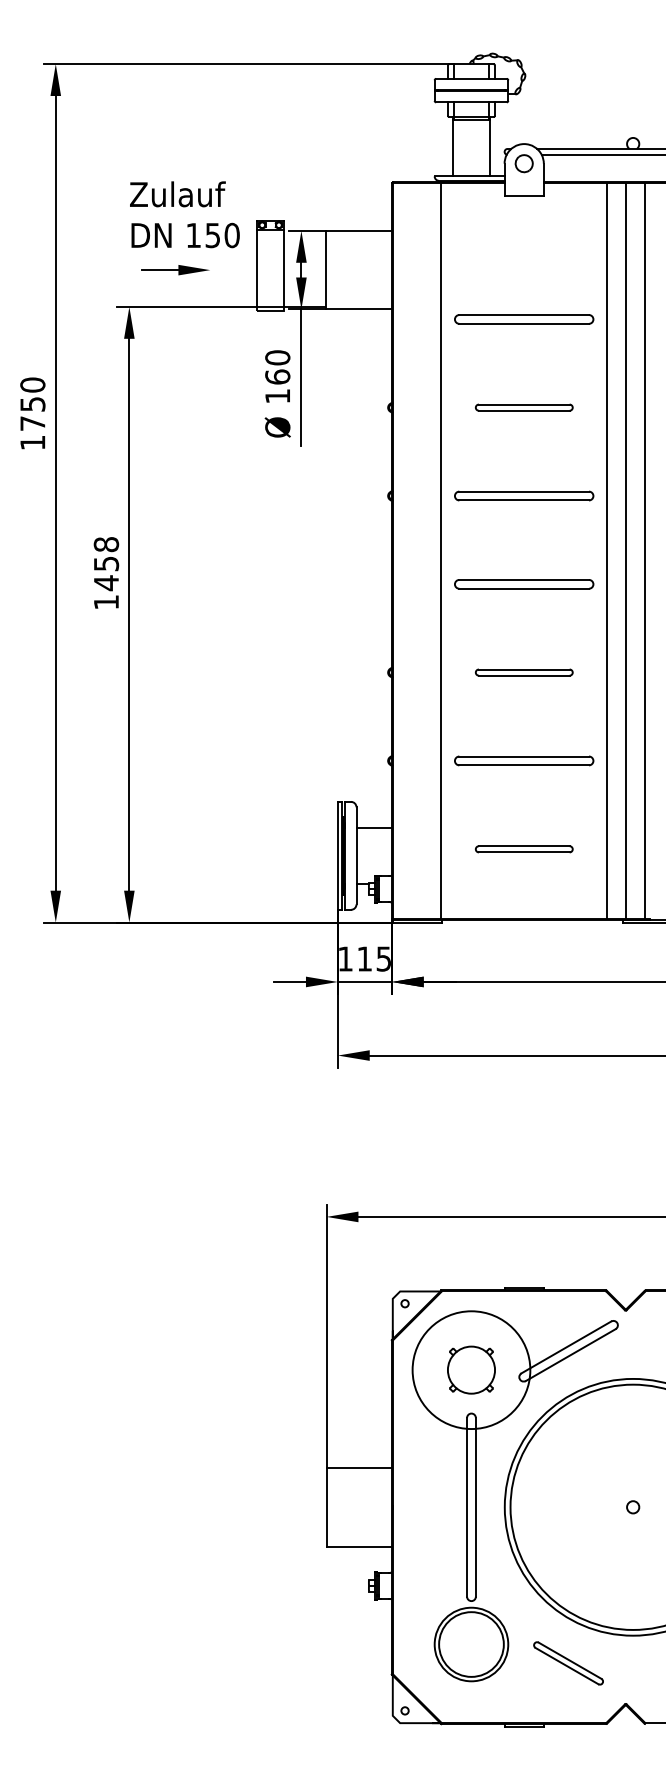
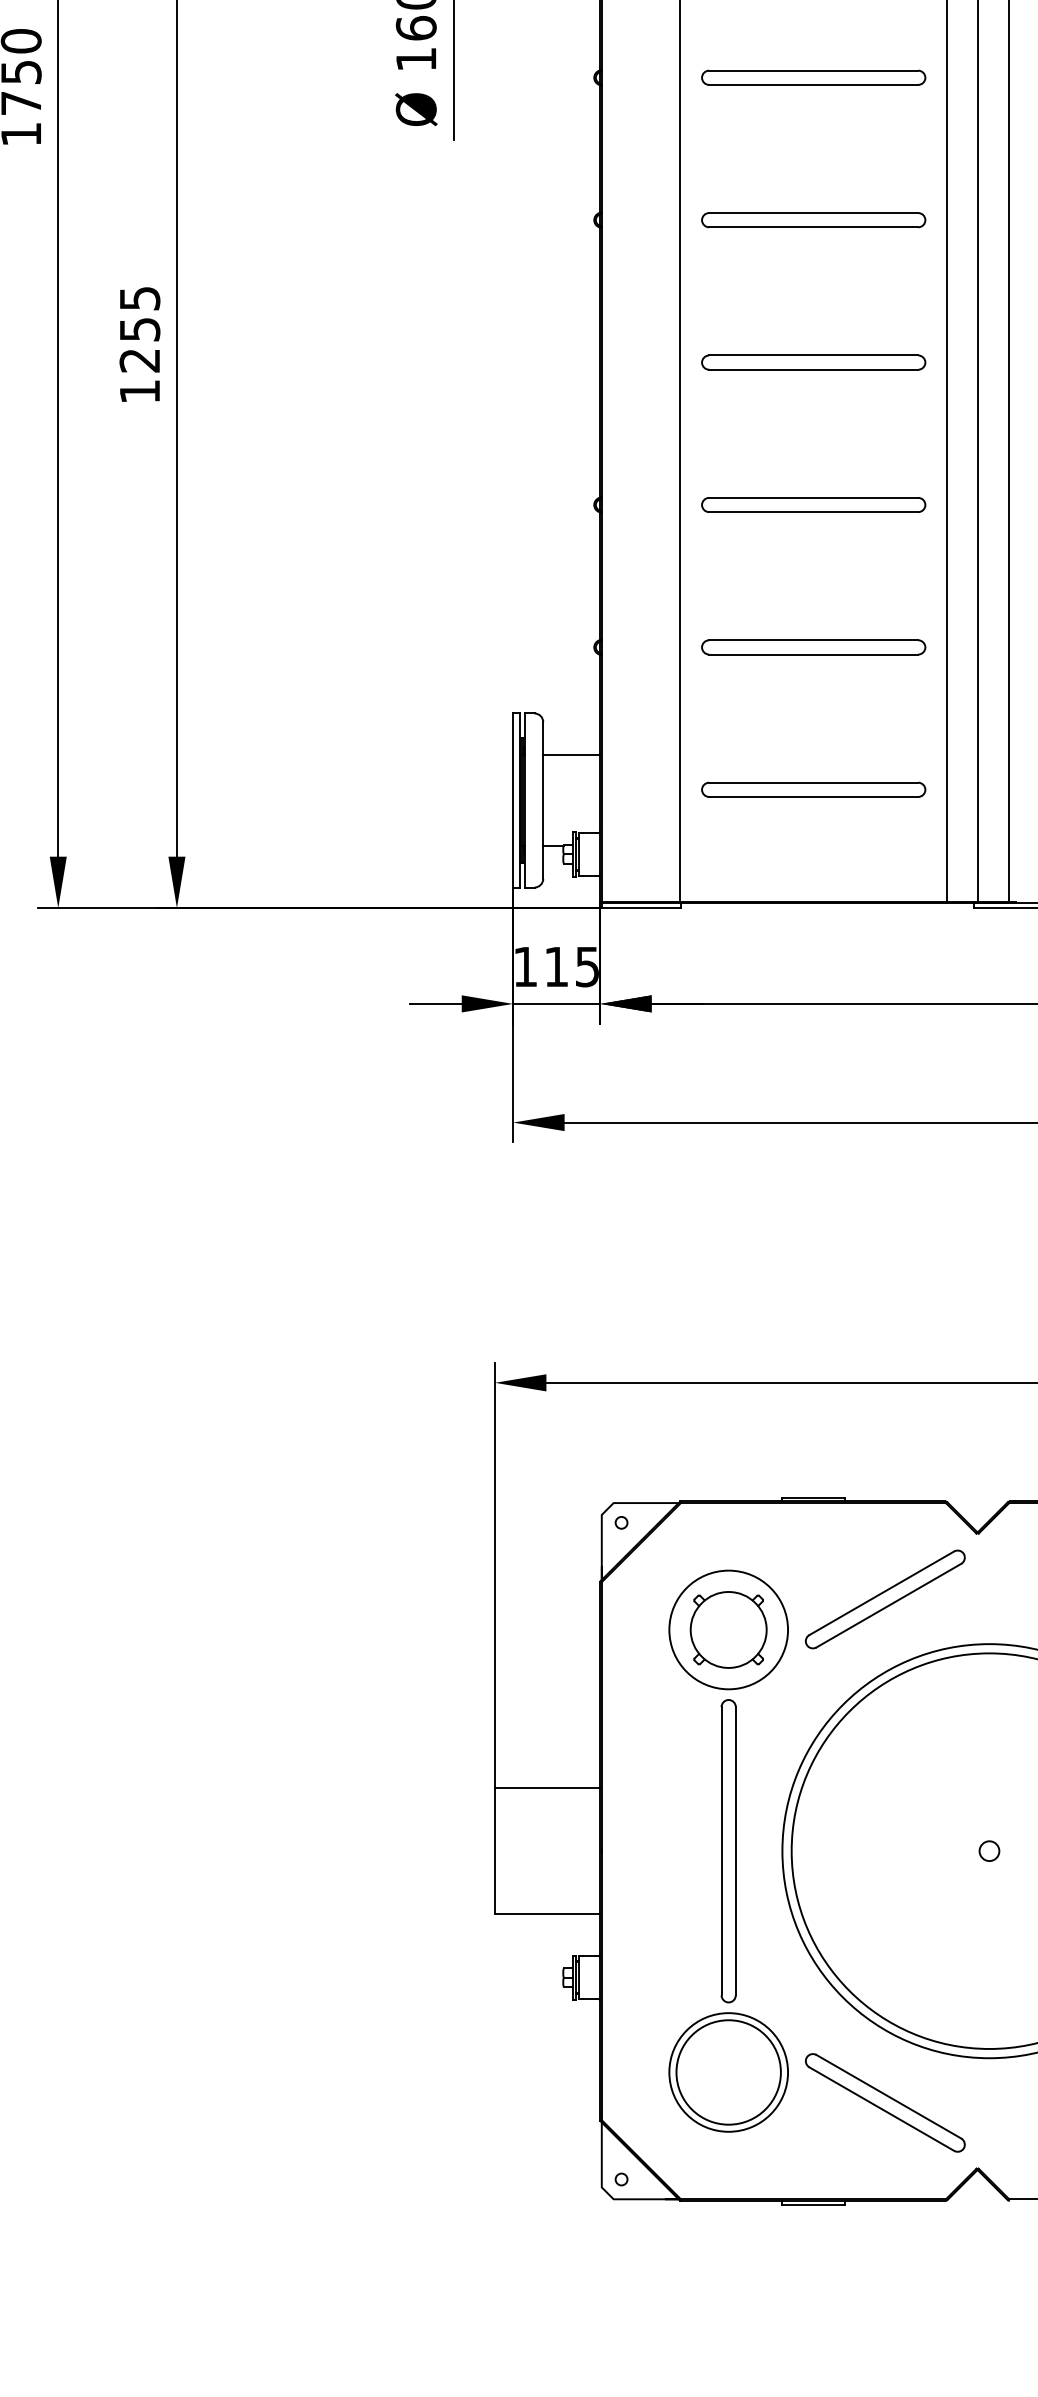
part: (524, 407) -> (814, 77), size x1.43
text: (106, 564) -> (140, 330), 1458 -> 1255
part: (524, 672) -> (814, 504), size x1.43
part: (524, 849) -> (814, 790), size x1.43
circle: (471, 1369) -> (728, 1628), size x0.62
part: (568, 1663) -> (885, 2103), size x1.43

